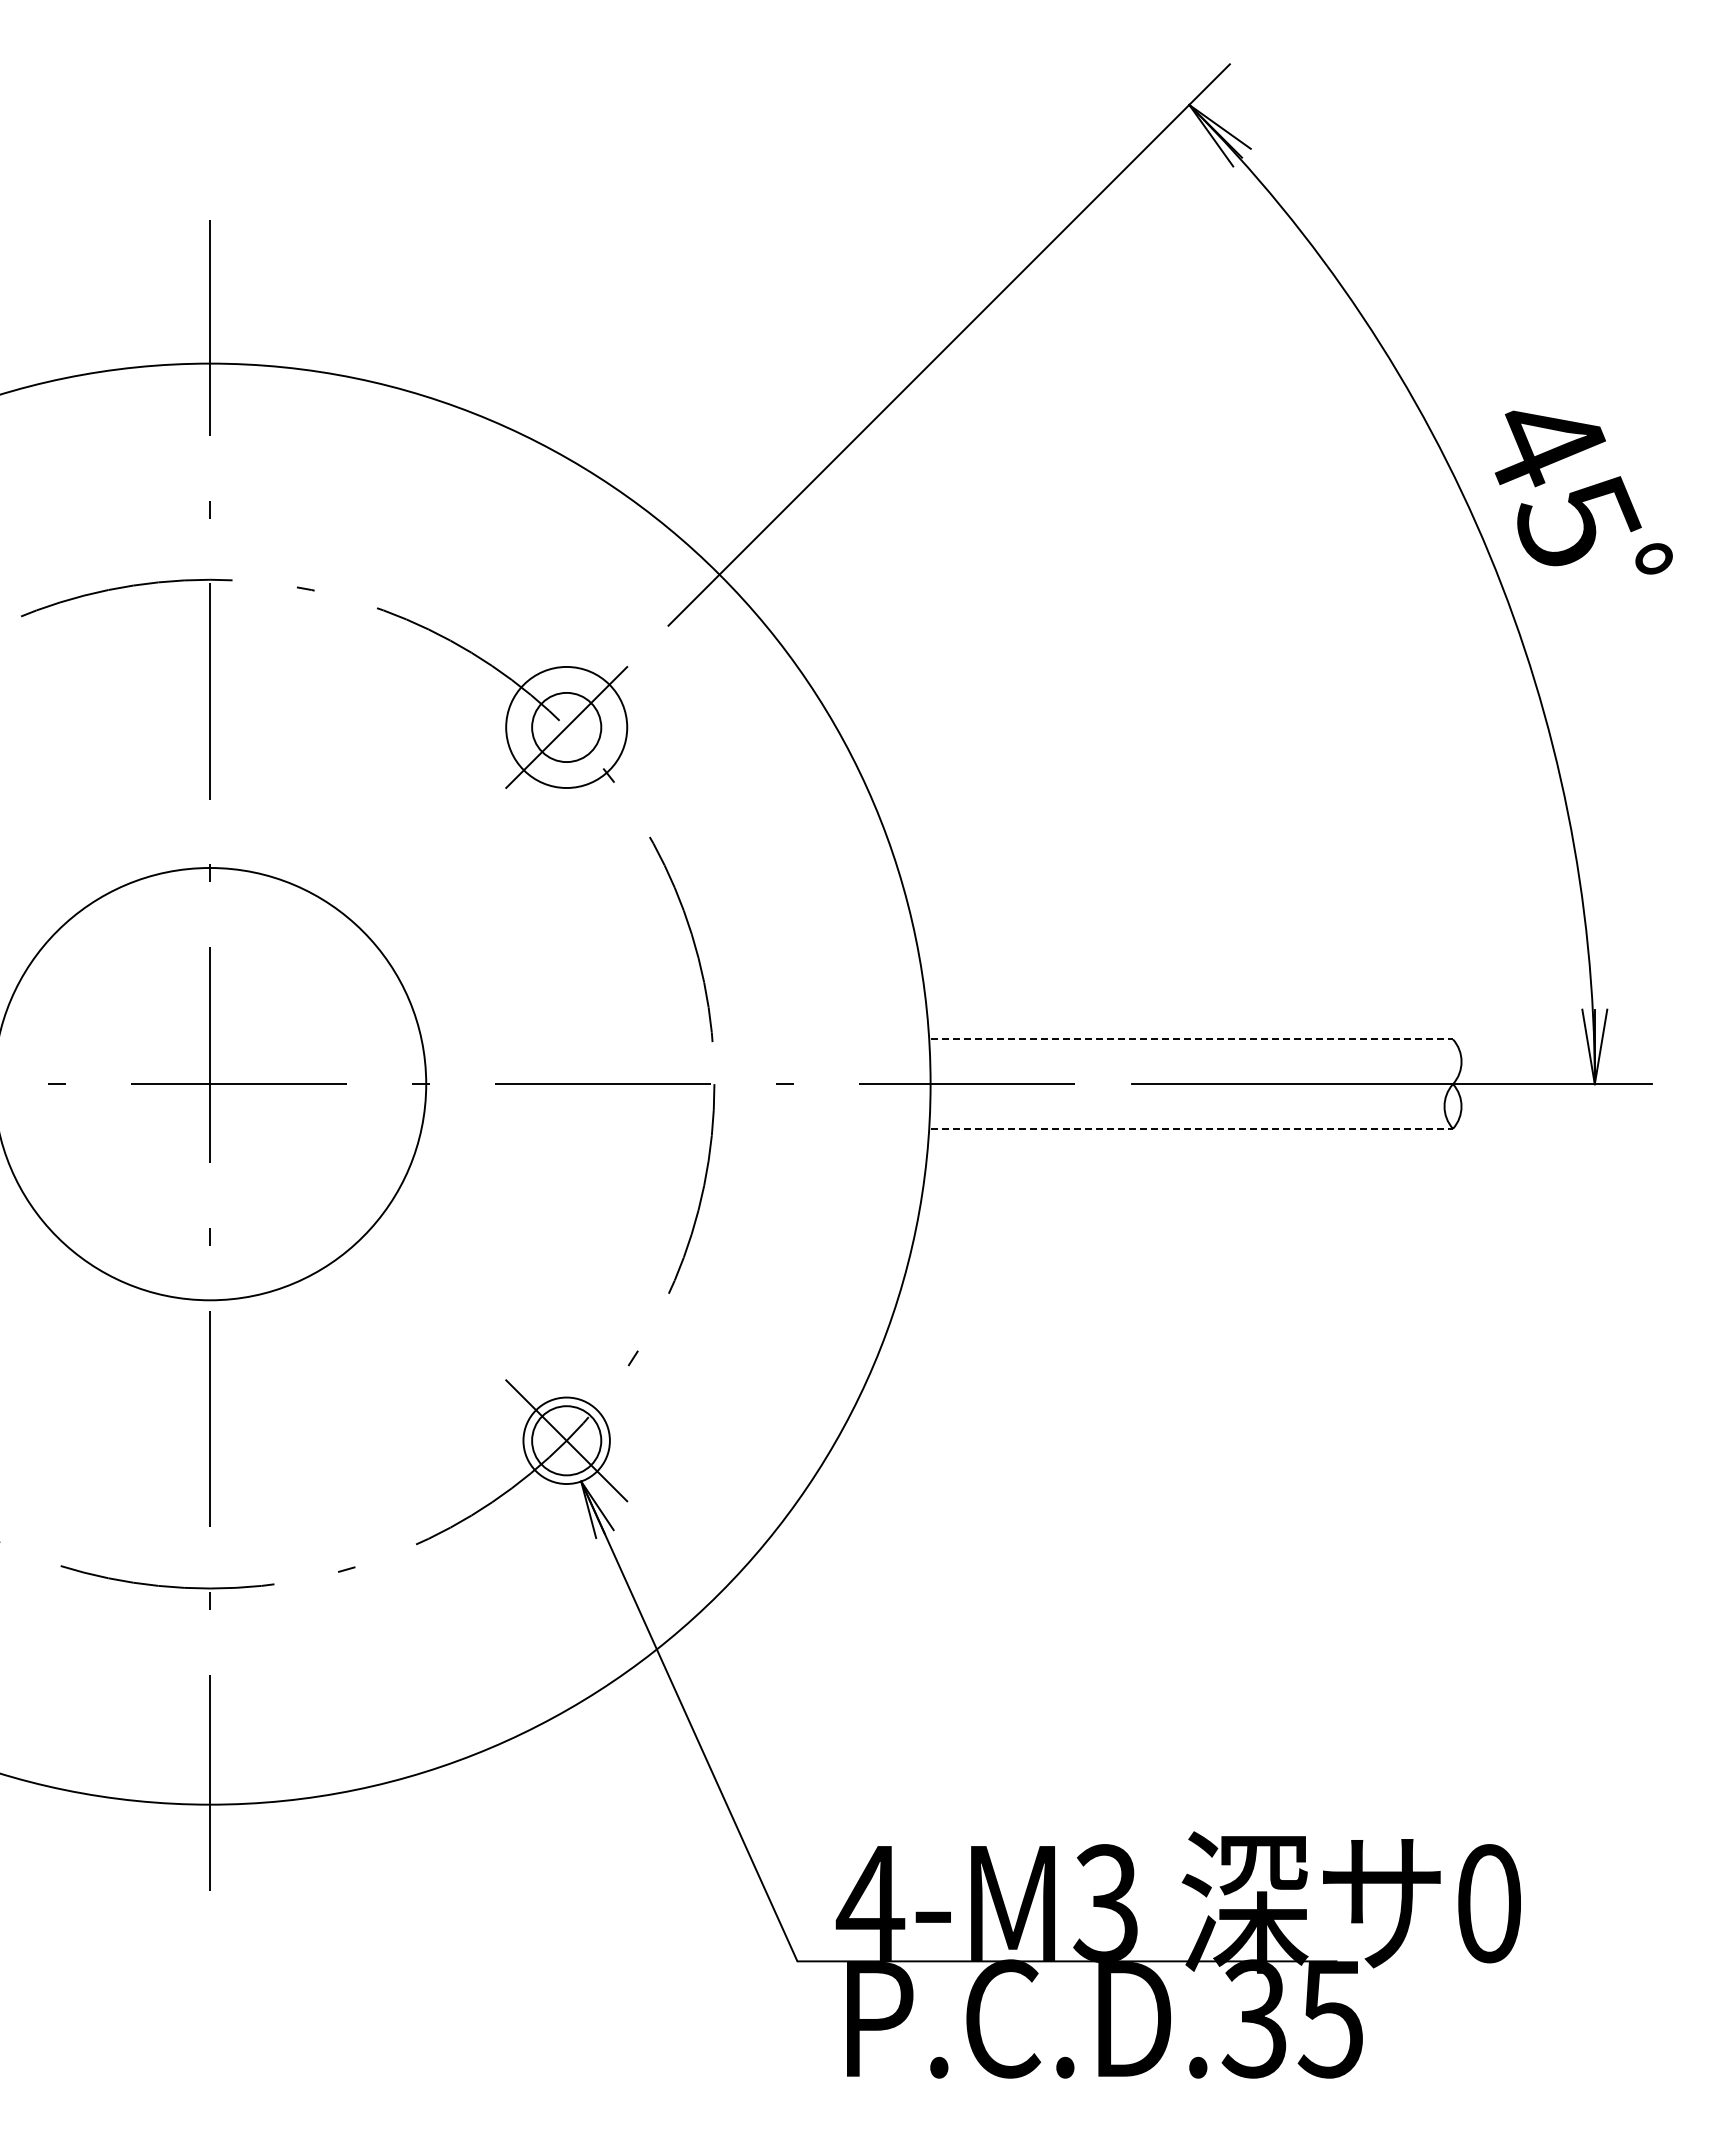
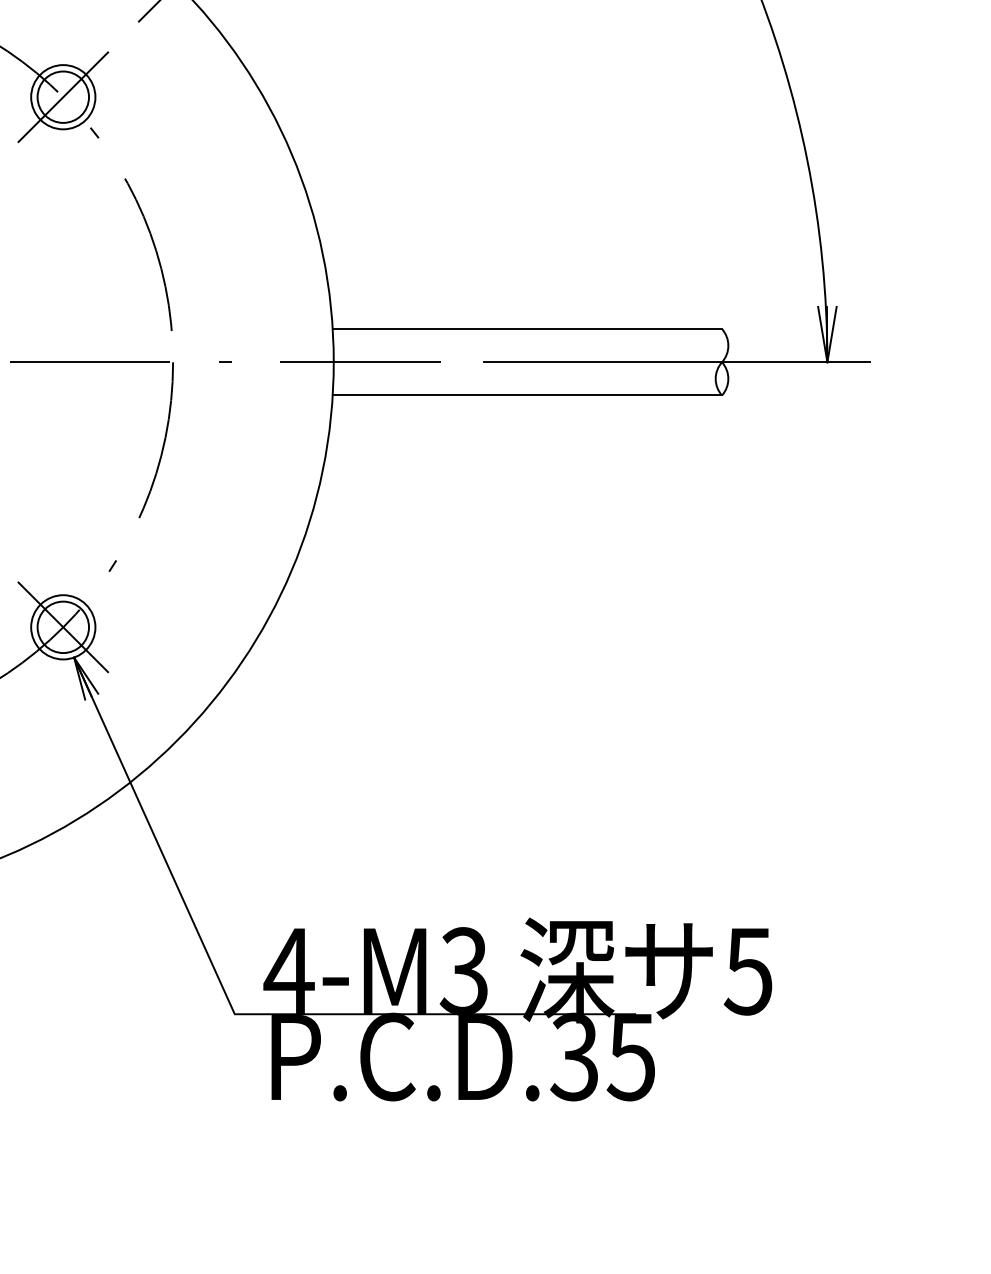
circle: (566, 727) -> (63, 97), size x0.71
line: (1192, 1039) -> (528, 329), dashed -> solid
line: (1192, 1128) -> (528, 395), dashed -> solid
text: (1487, 1903) -> (747, 971), 0 -> 5

